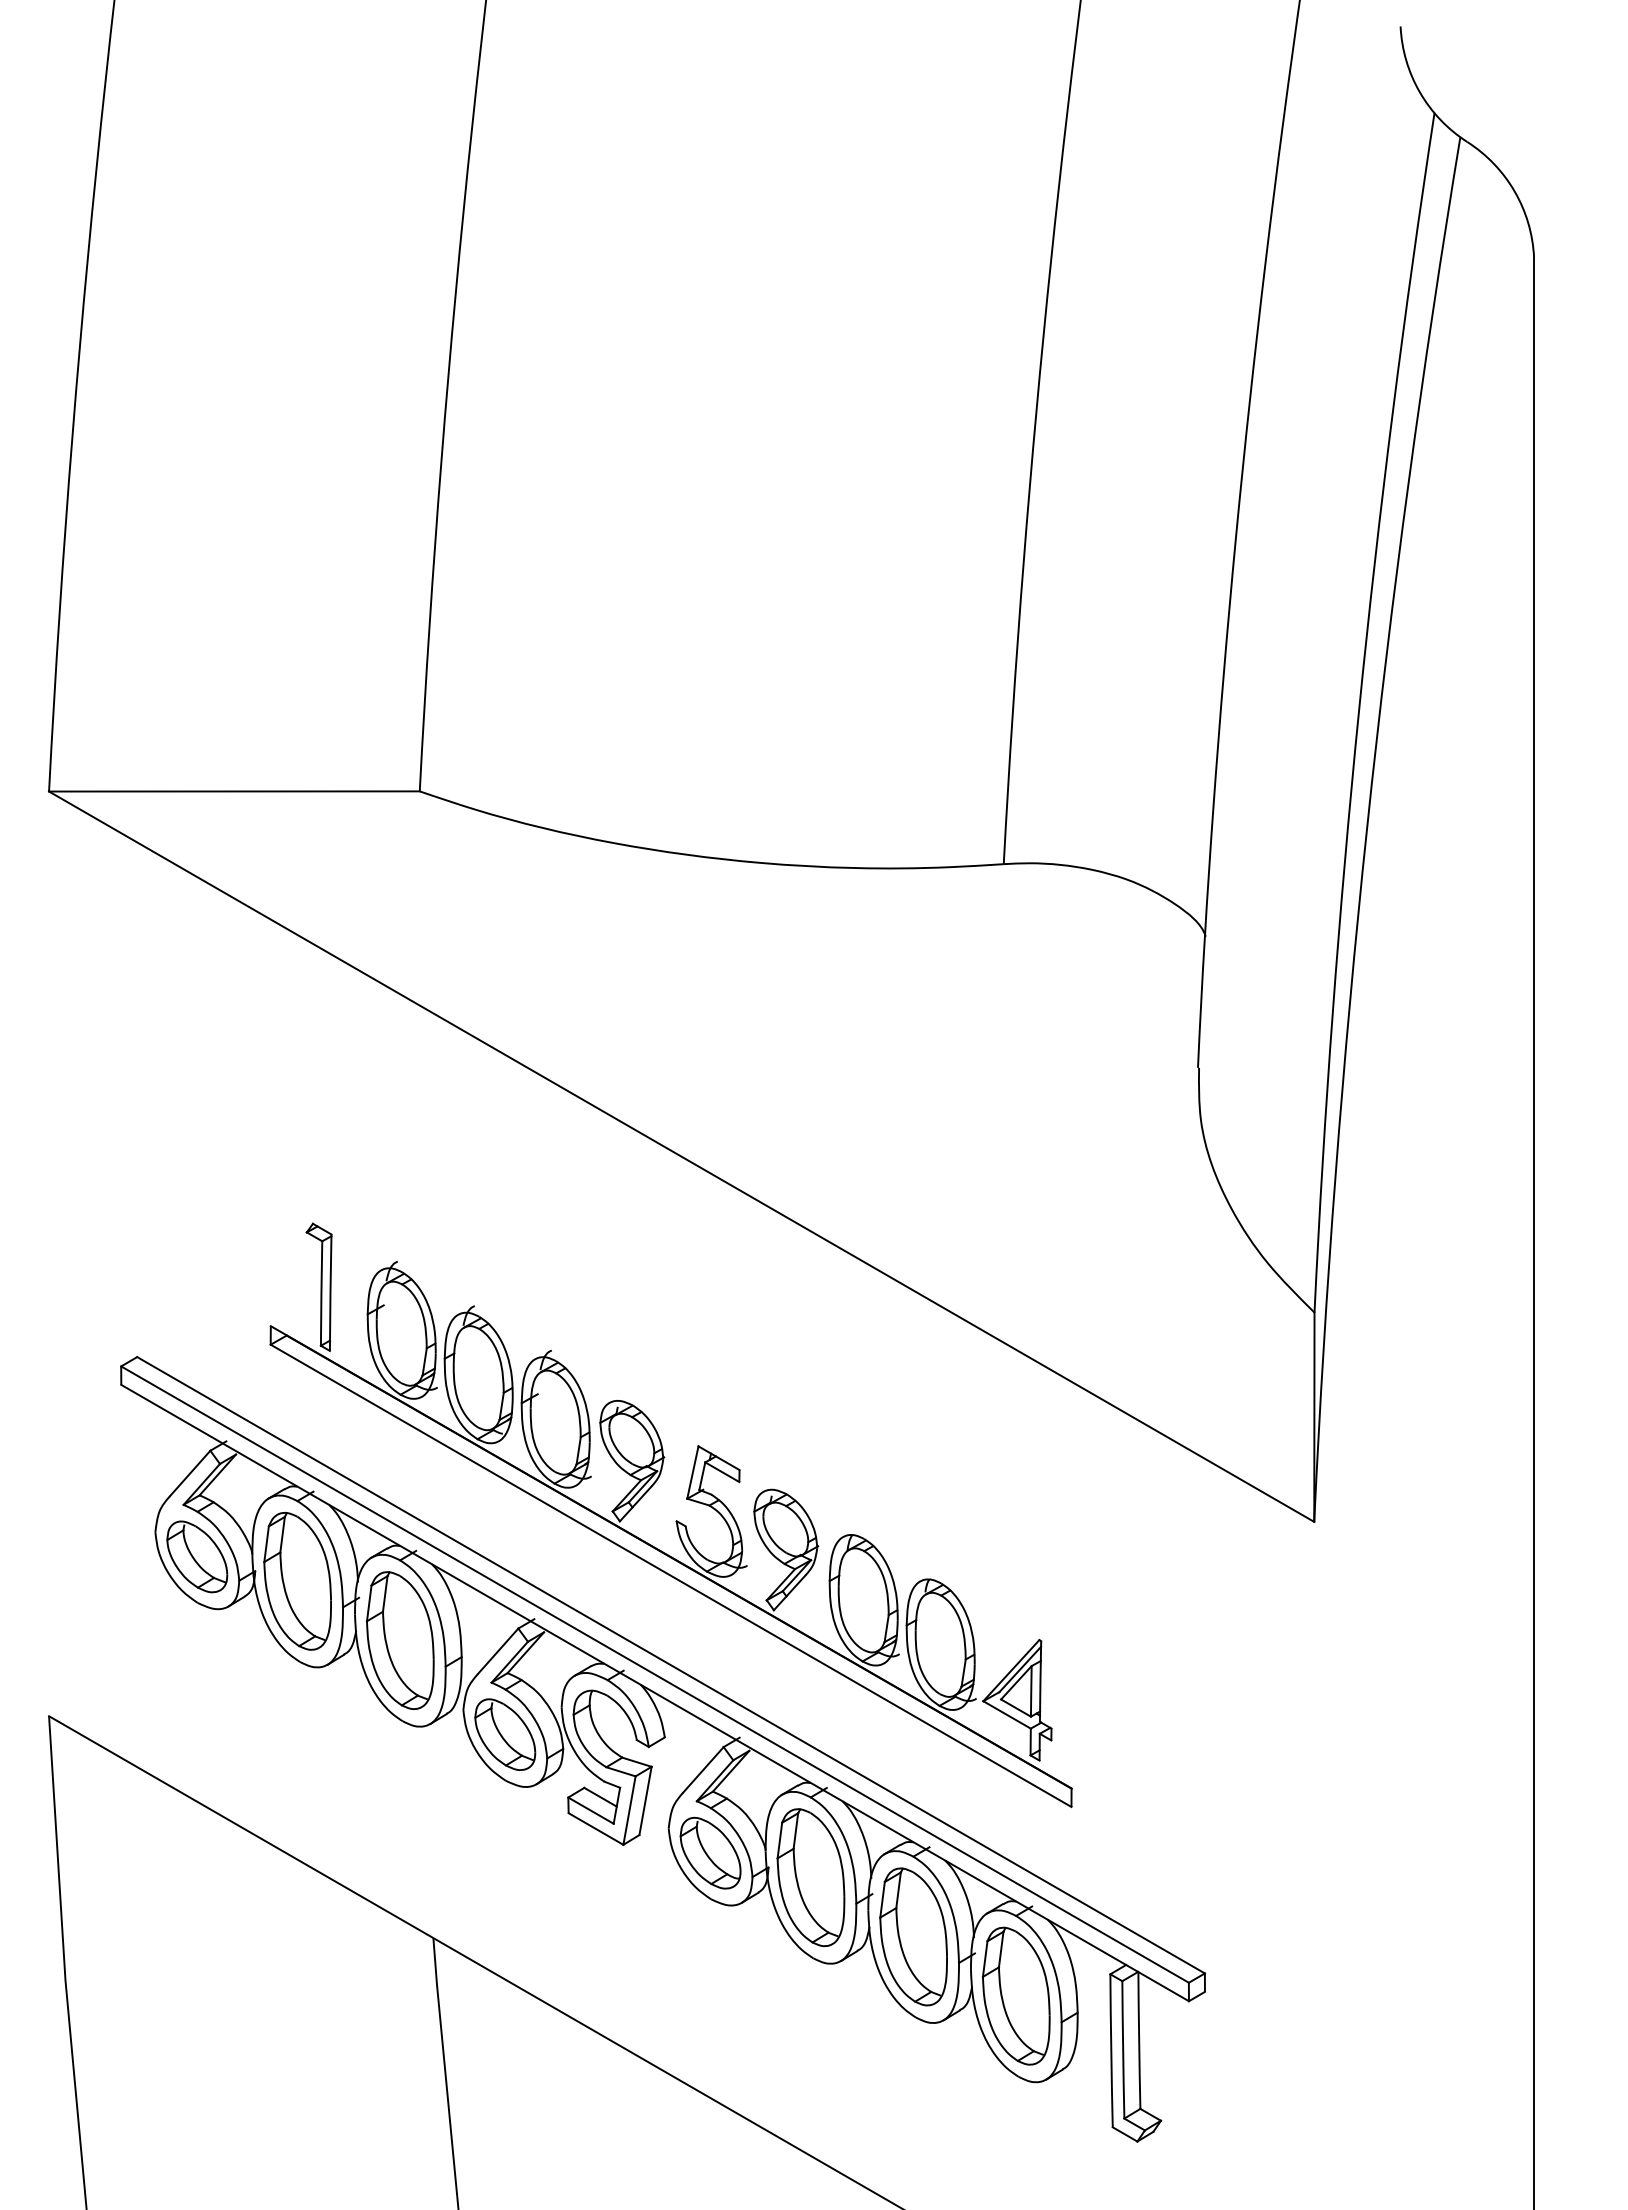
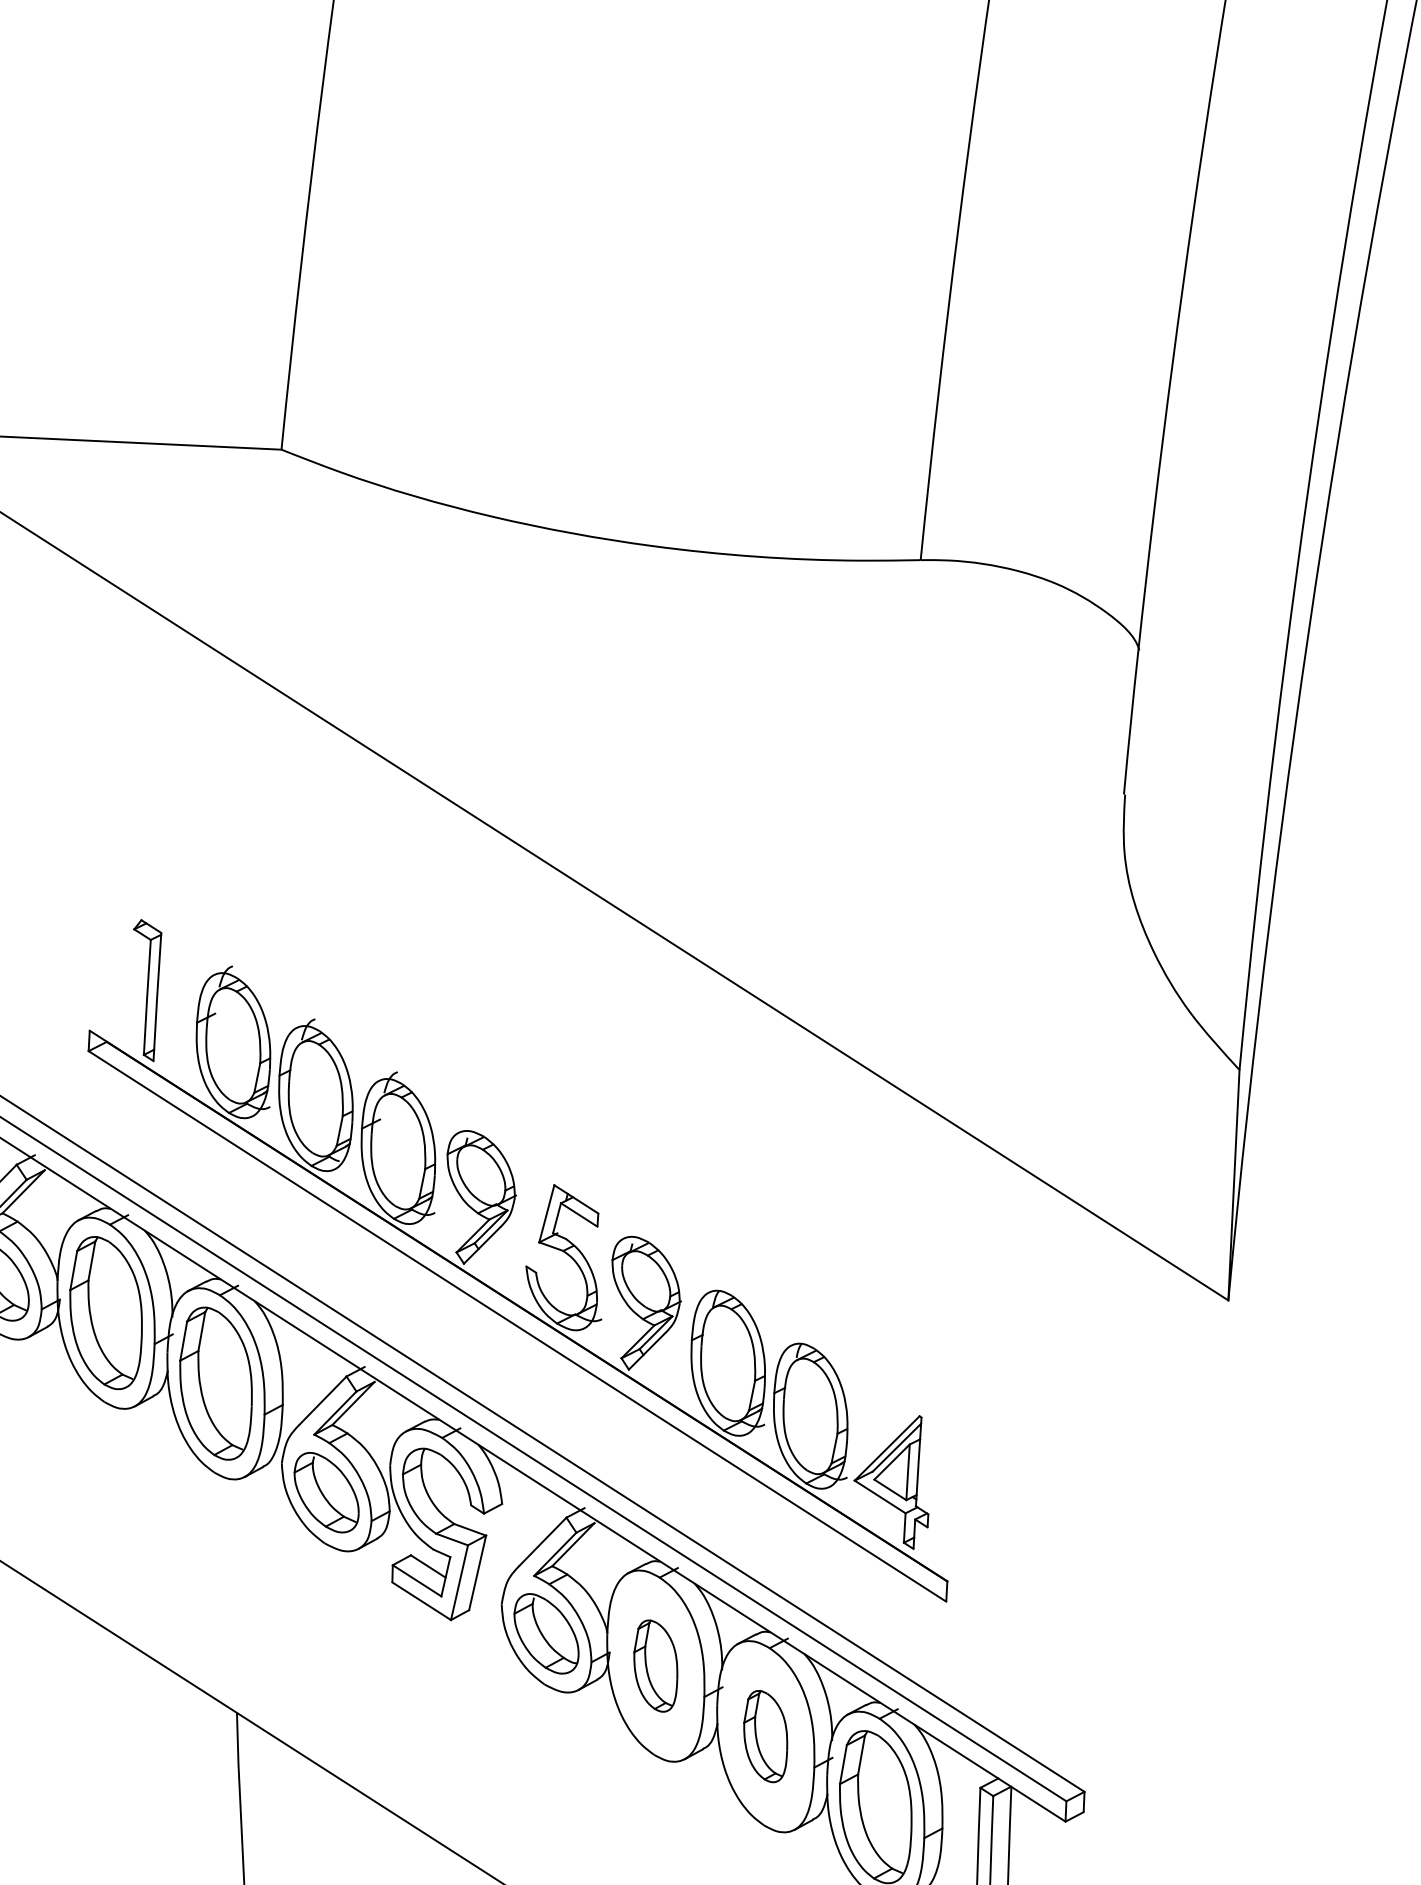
part: (810, 1877) -> (655, 1665), size x0.6
part: (913, 1936) -> (765, 1736), size x0.6

